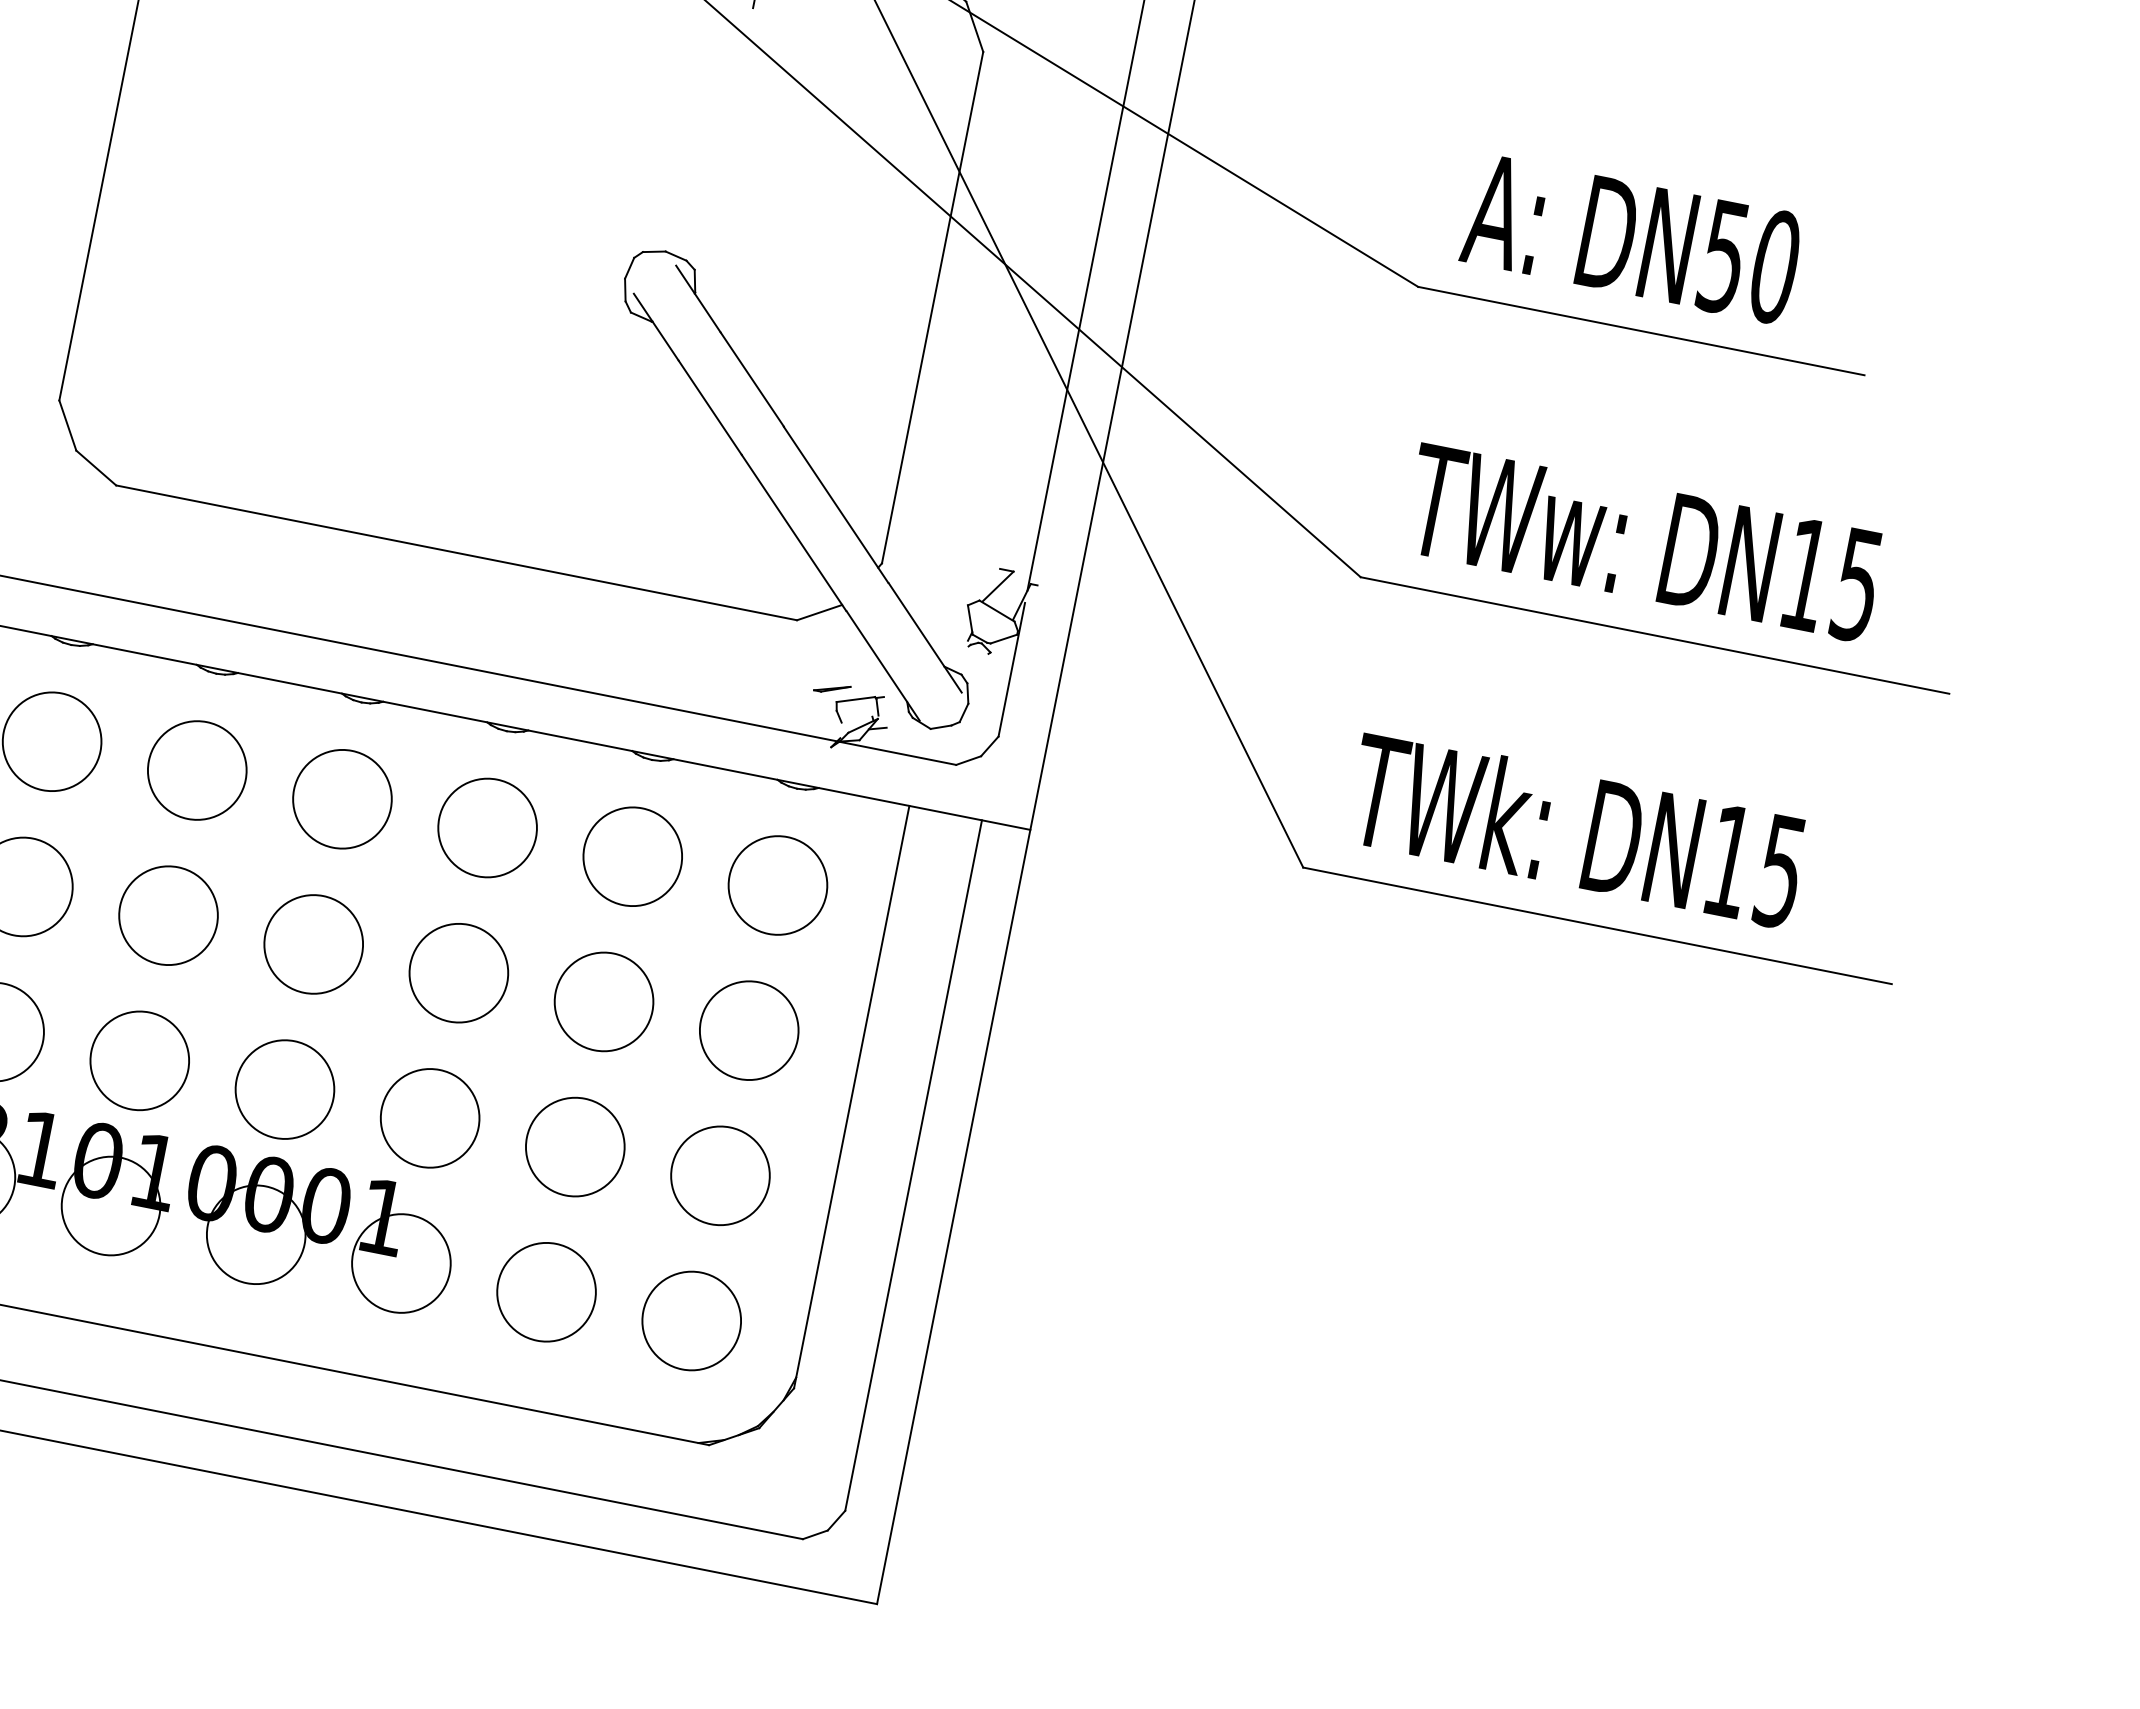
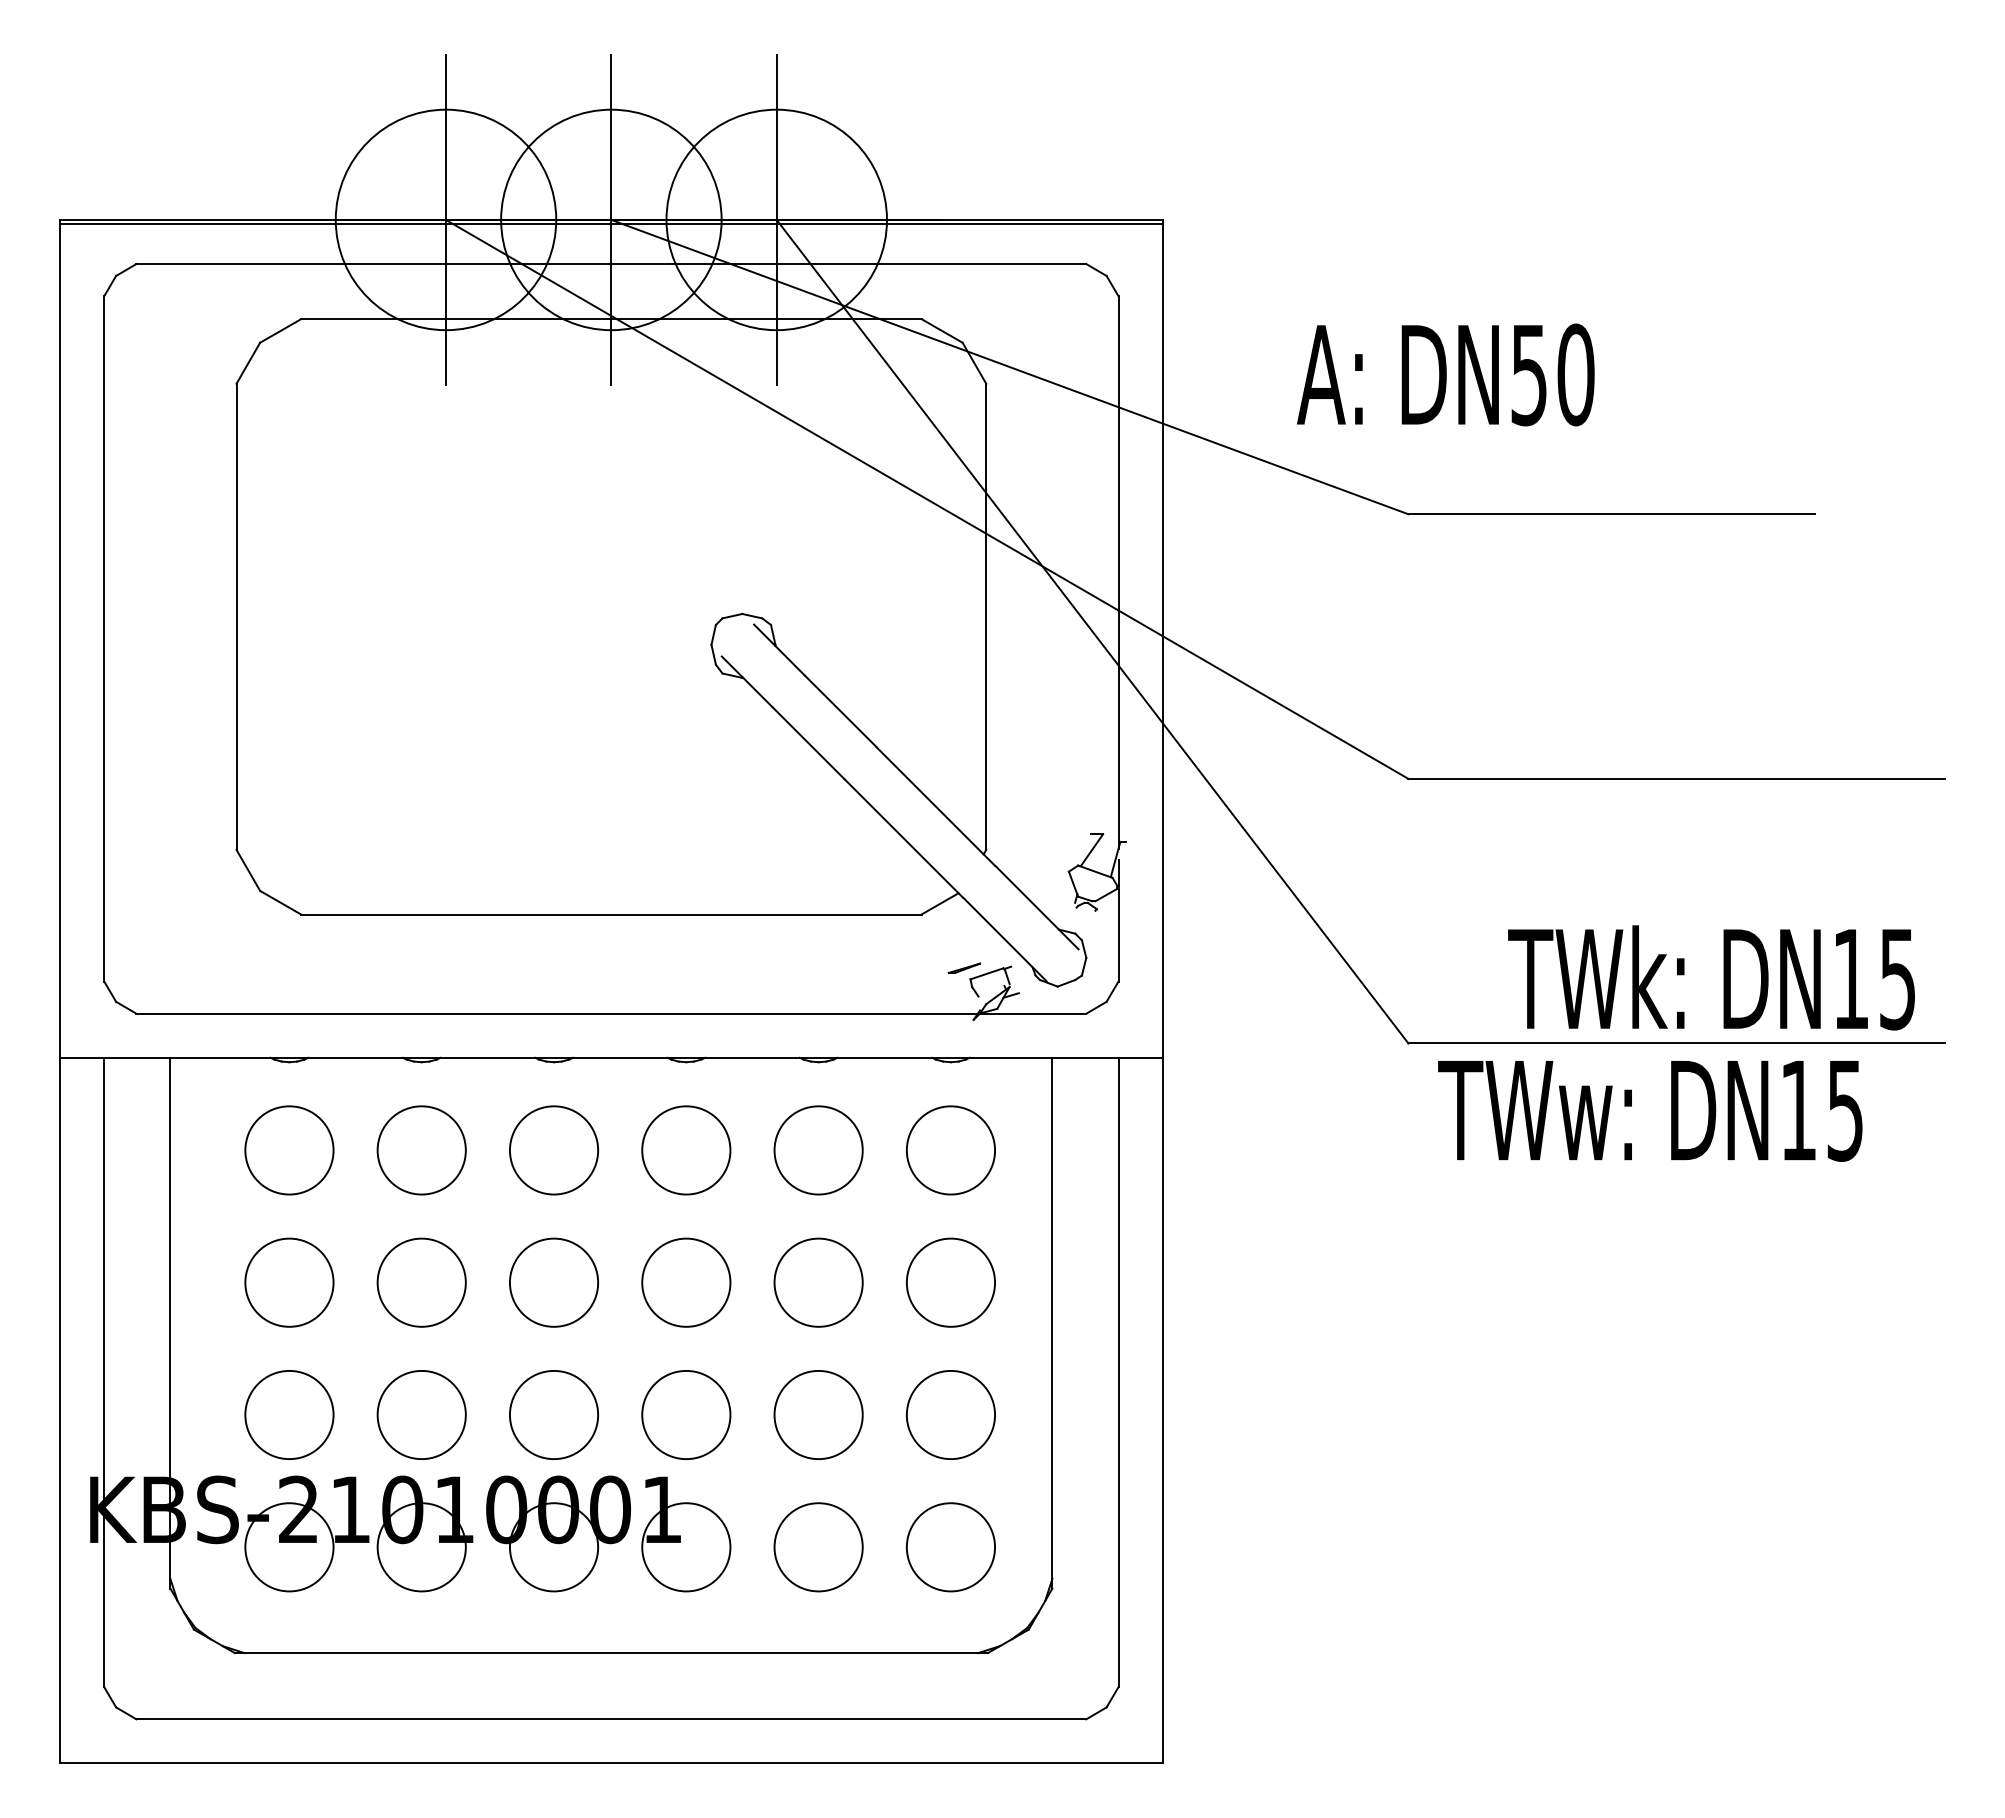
text: (1632, 238) -> (1445, 374), moved
text: (1643, 543) -> (1650, 1111), moved
text: (1576, 829) -> (1711, 977), moved

